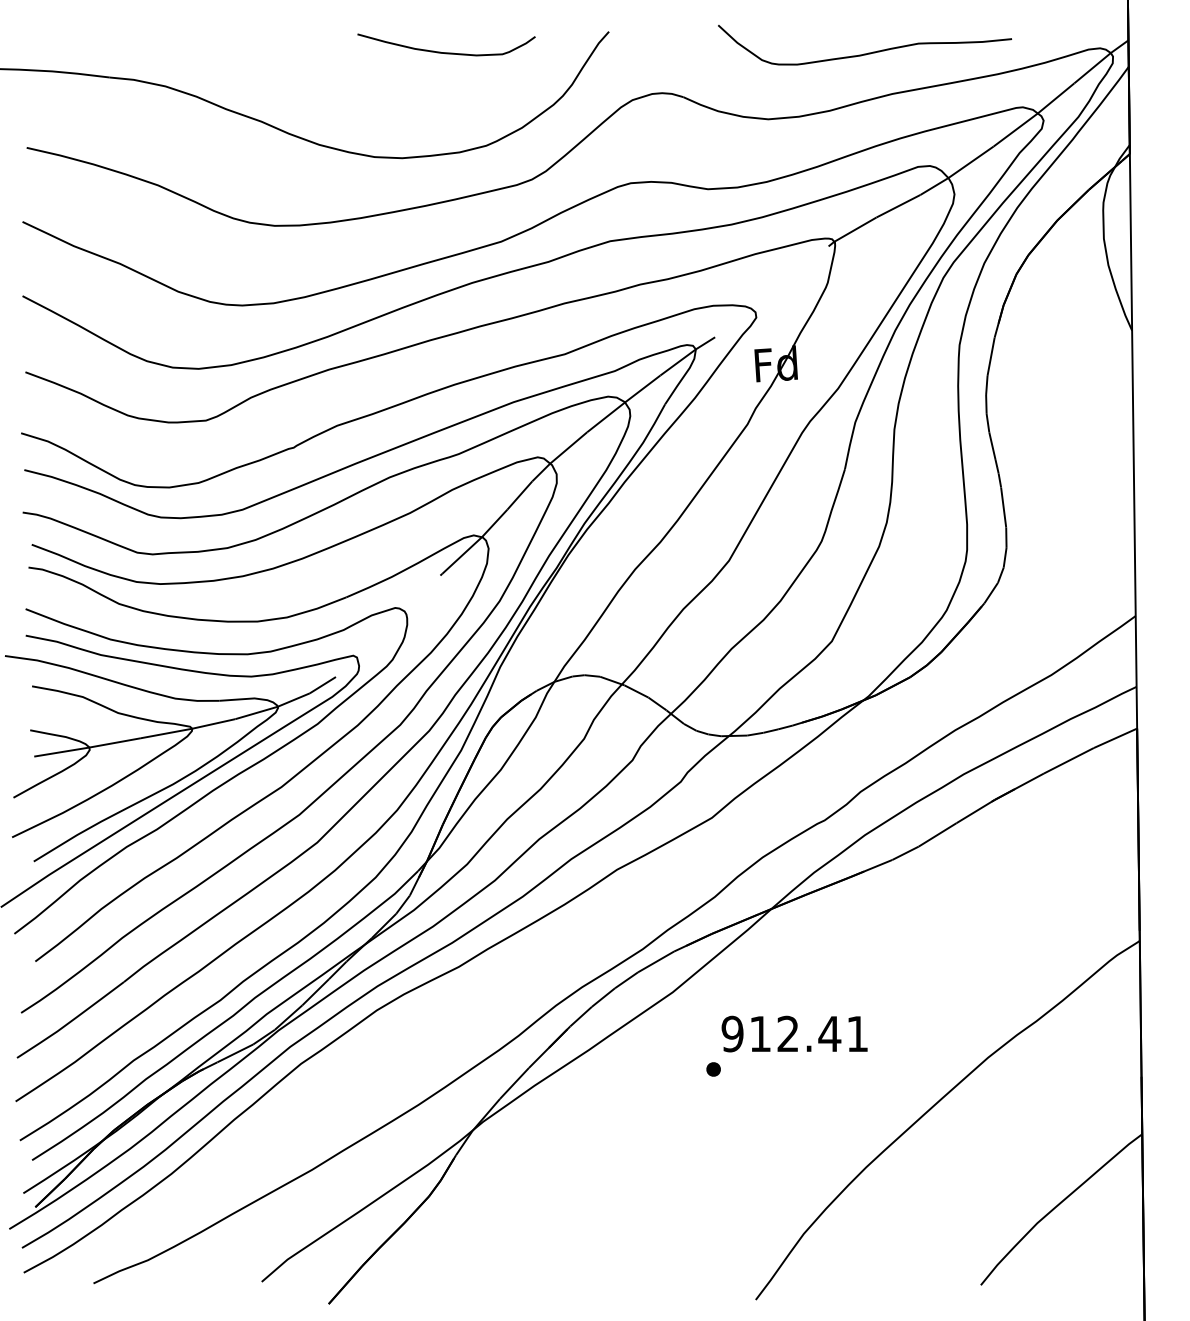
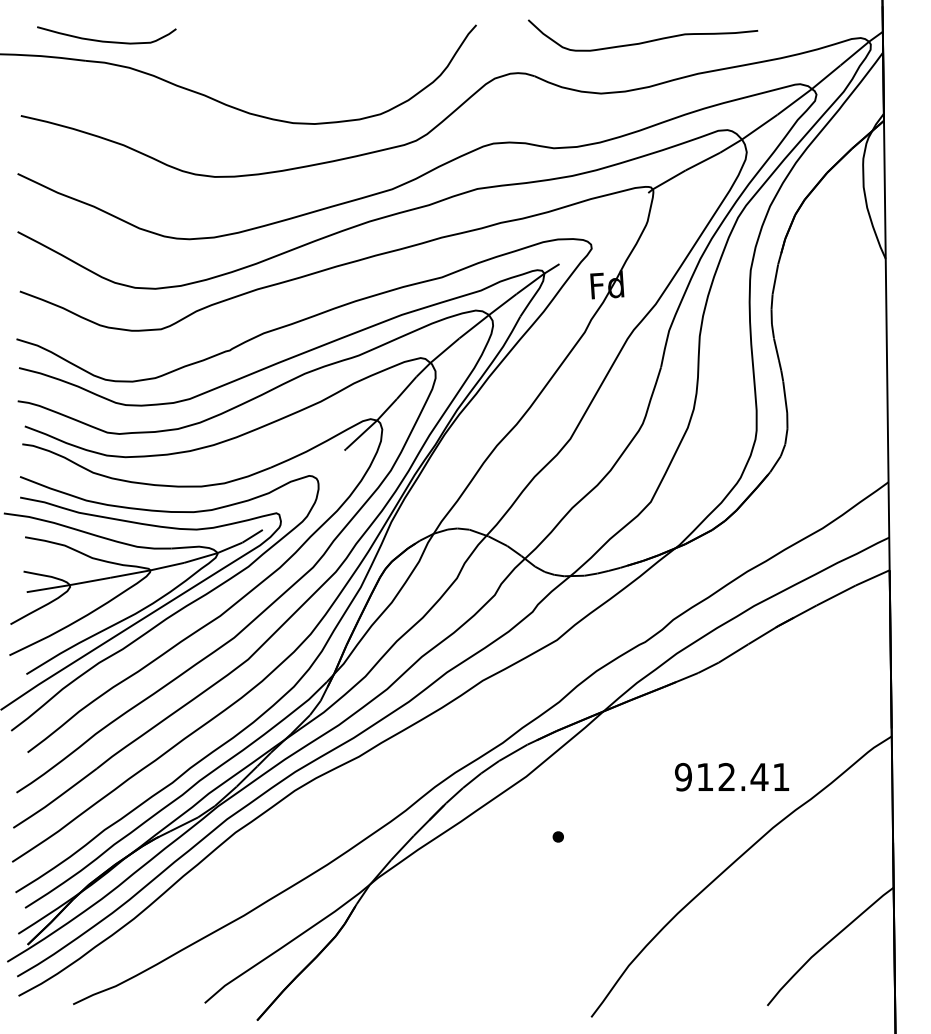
curve: (446, 52) -> (106, 41), moved
curve: (868, 52) -> (645, 41), moved
text: (794, 1033) -> (731, 776), moved

